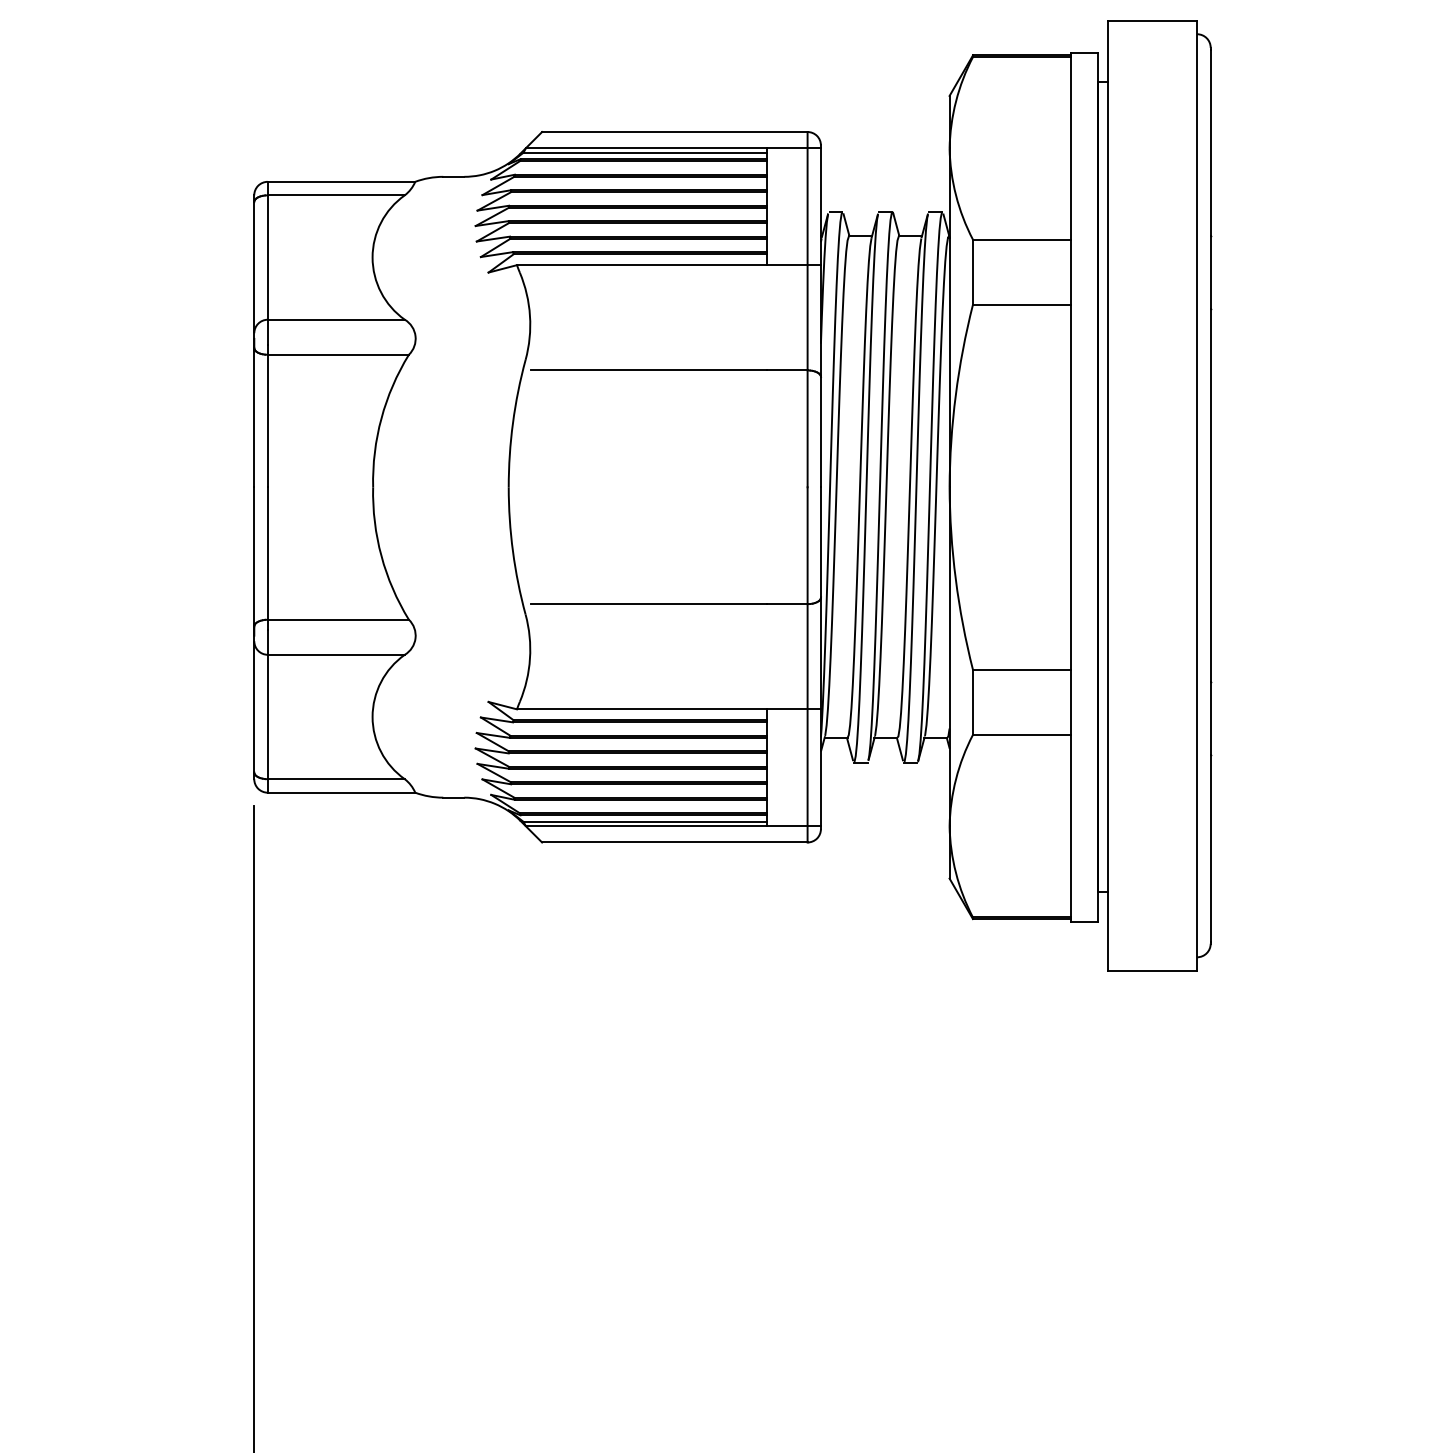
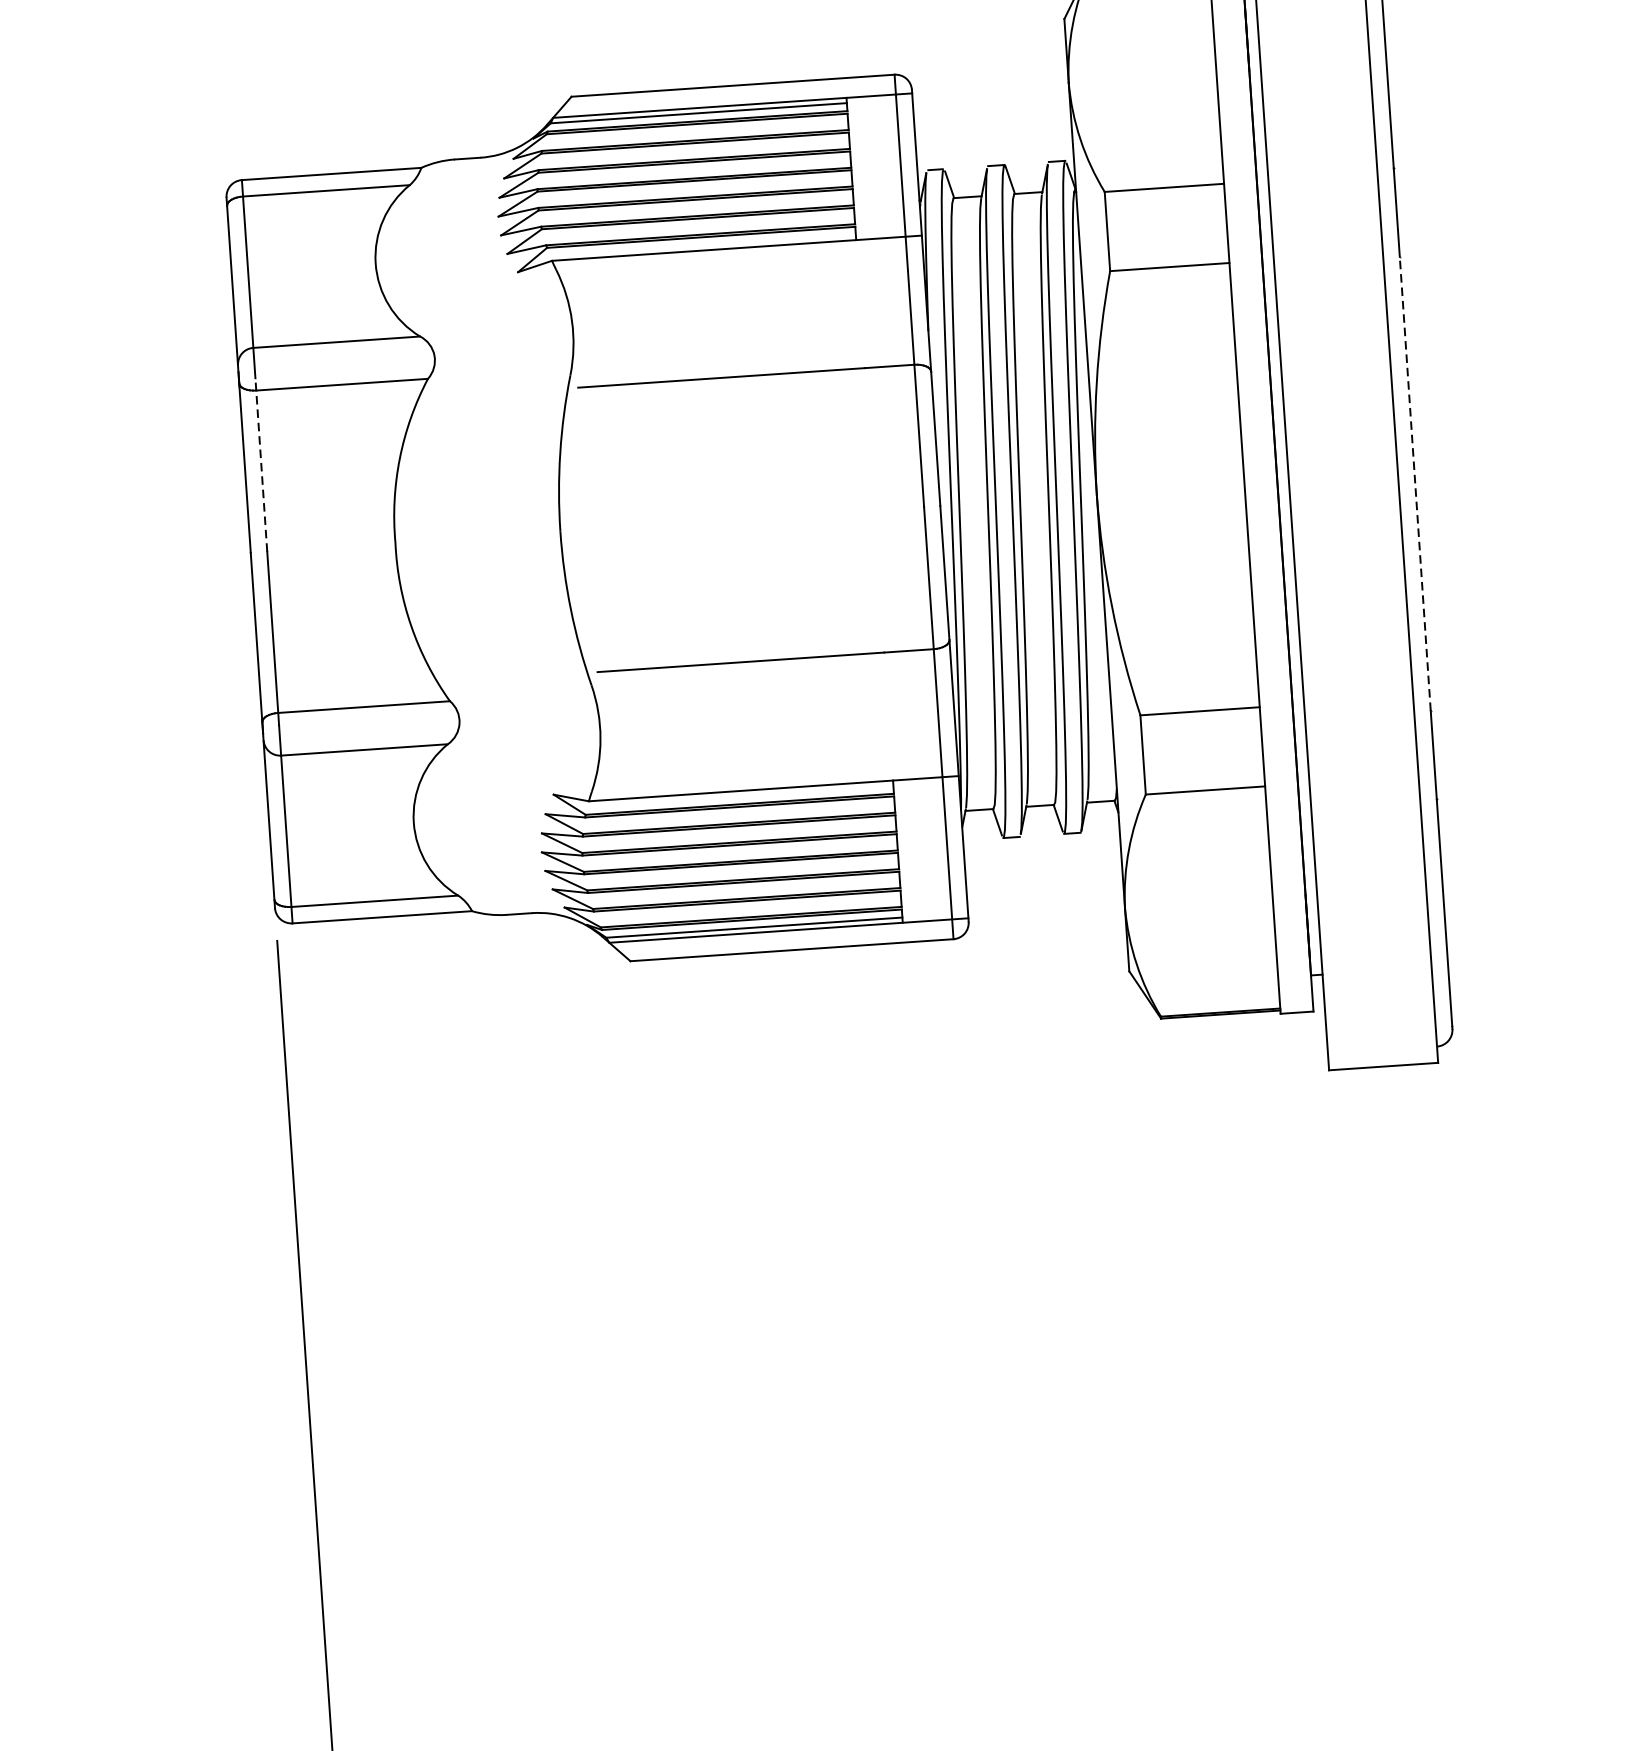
line: (267, 415) -> (260, 464), solid -> dashed
line: (1210, 495) -> (1414, 483), solid -> dashed

